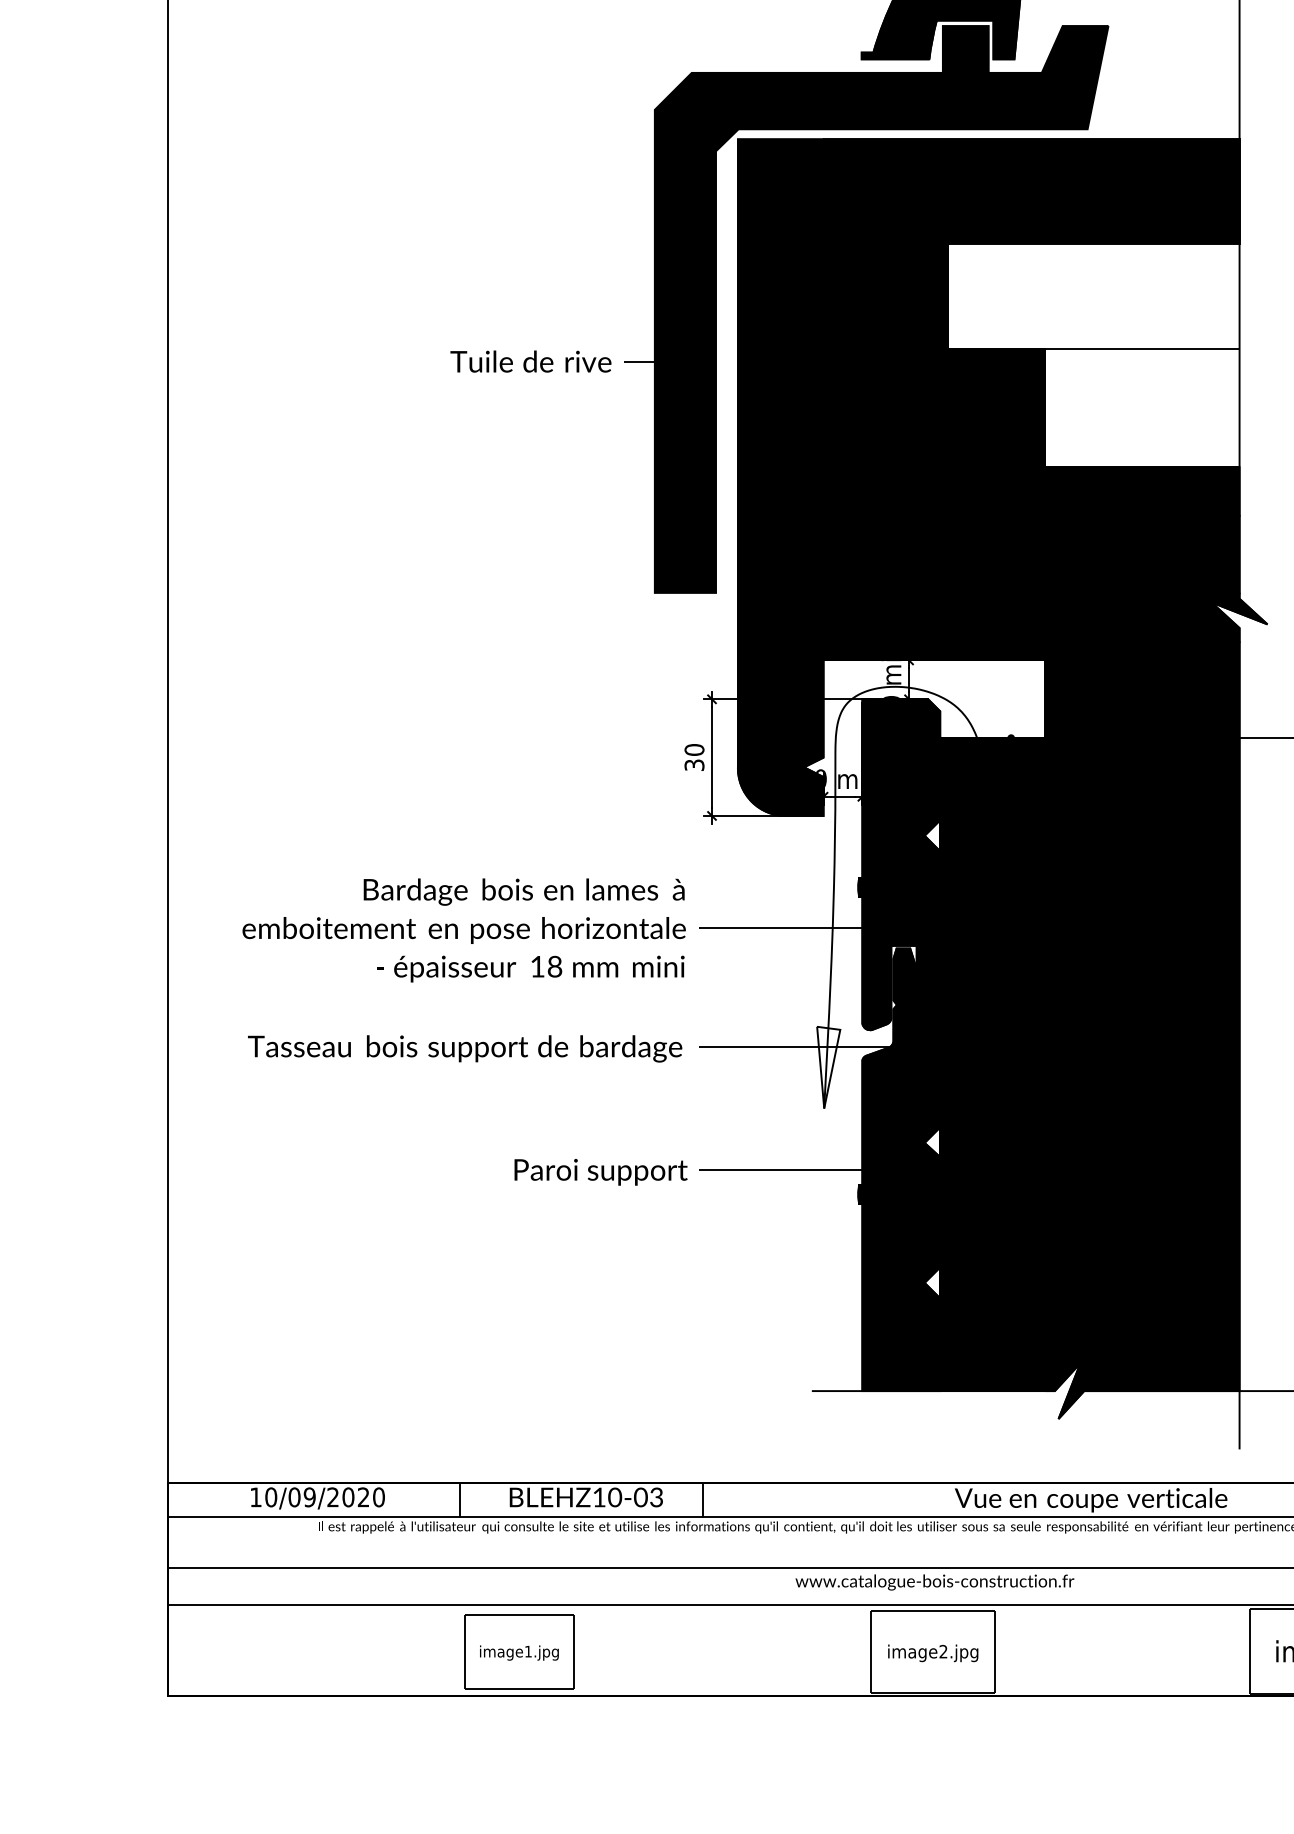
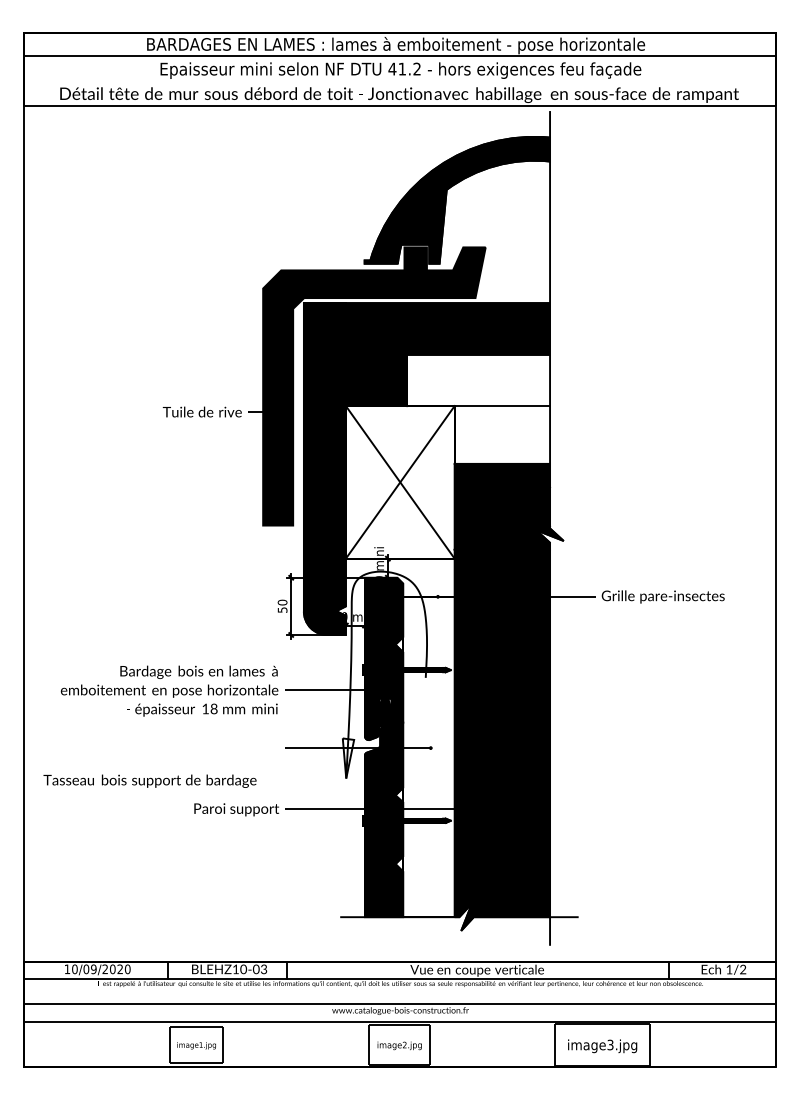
fill: (932, 505) -> (399, 482), removed
text: (692, 763) -> (281, 609), 30 -> 50
text: (463, 1047) -> (149, 780), moved
fill: (991, 1063) -> (428, 756), removed

